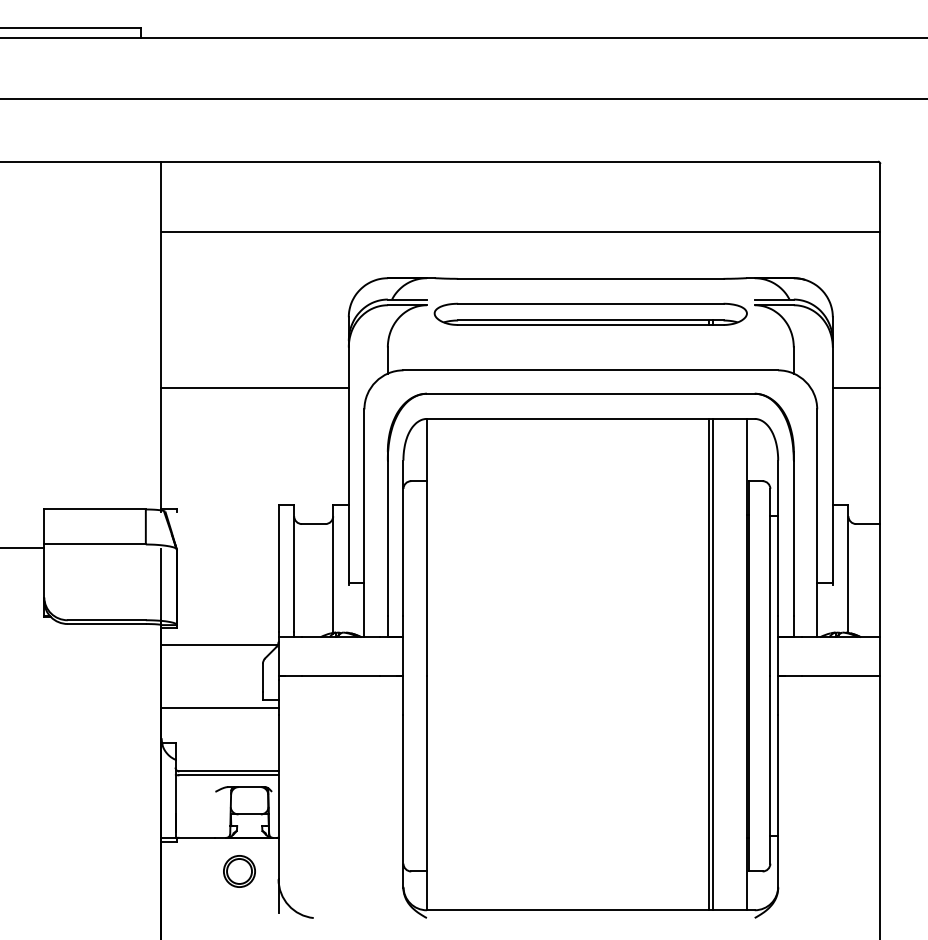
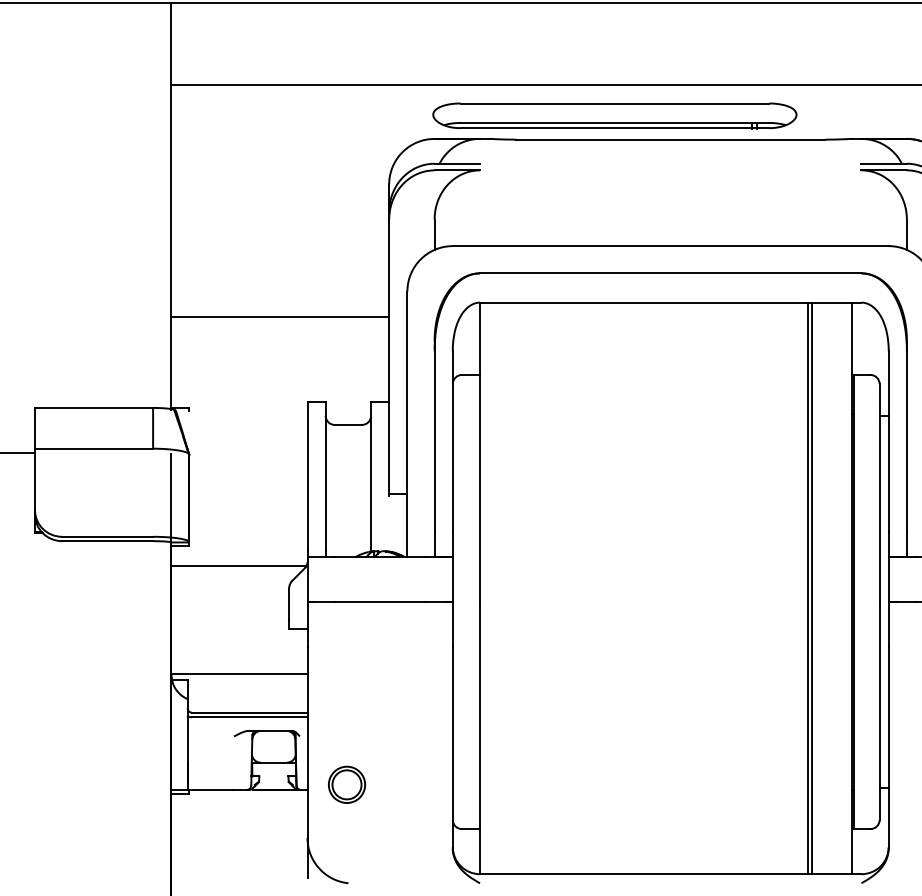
part: (590, 313) -> (614, 114), moved
line: (254, 387) -> (279, 317), moved
line: (219, 707) -> (238, 674), moved
part: (239, 871) -> (346, 784), moved

